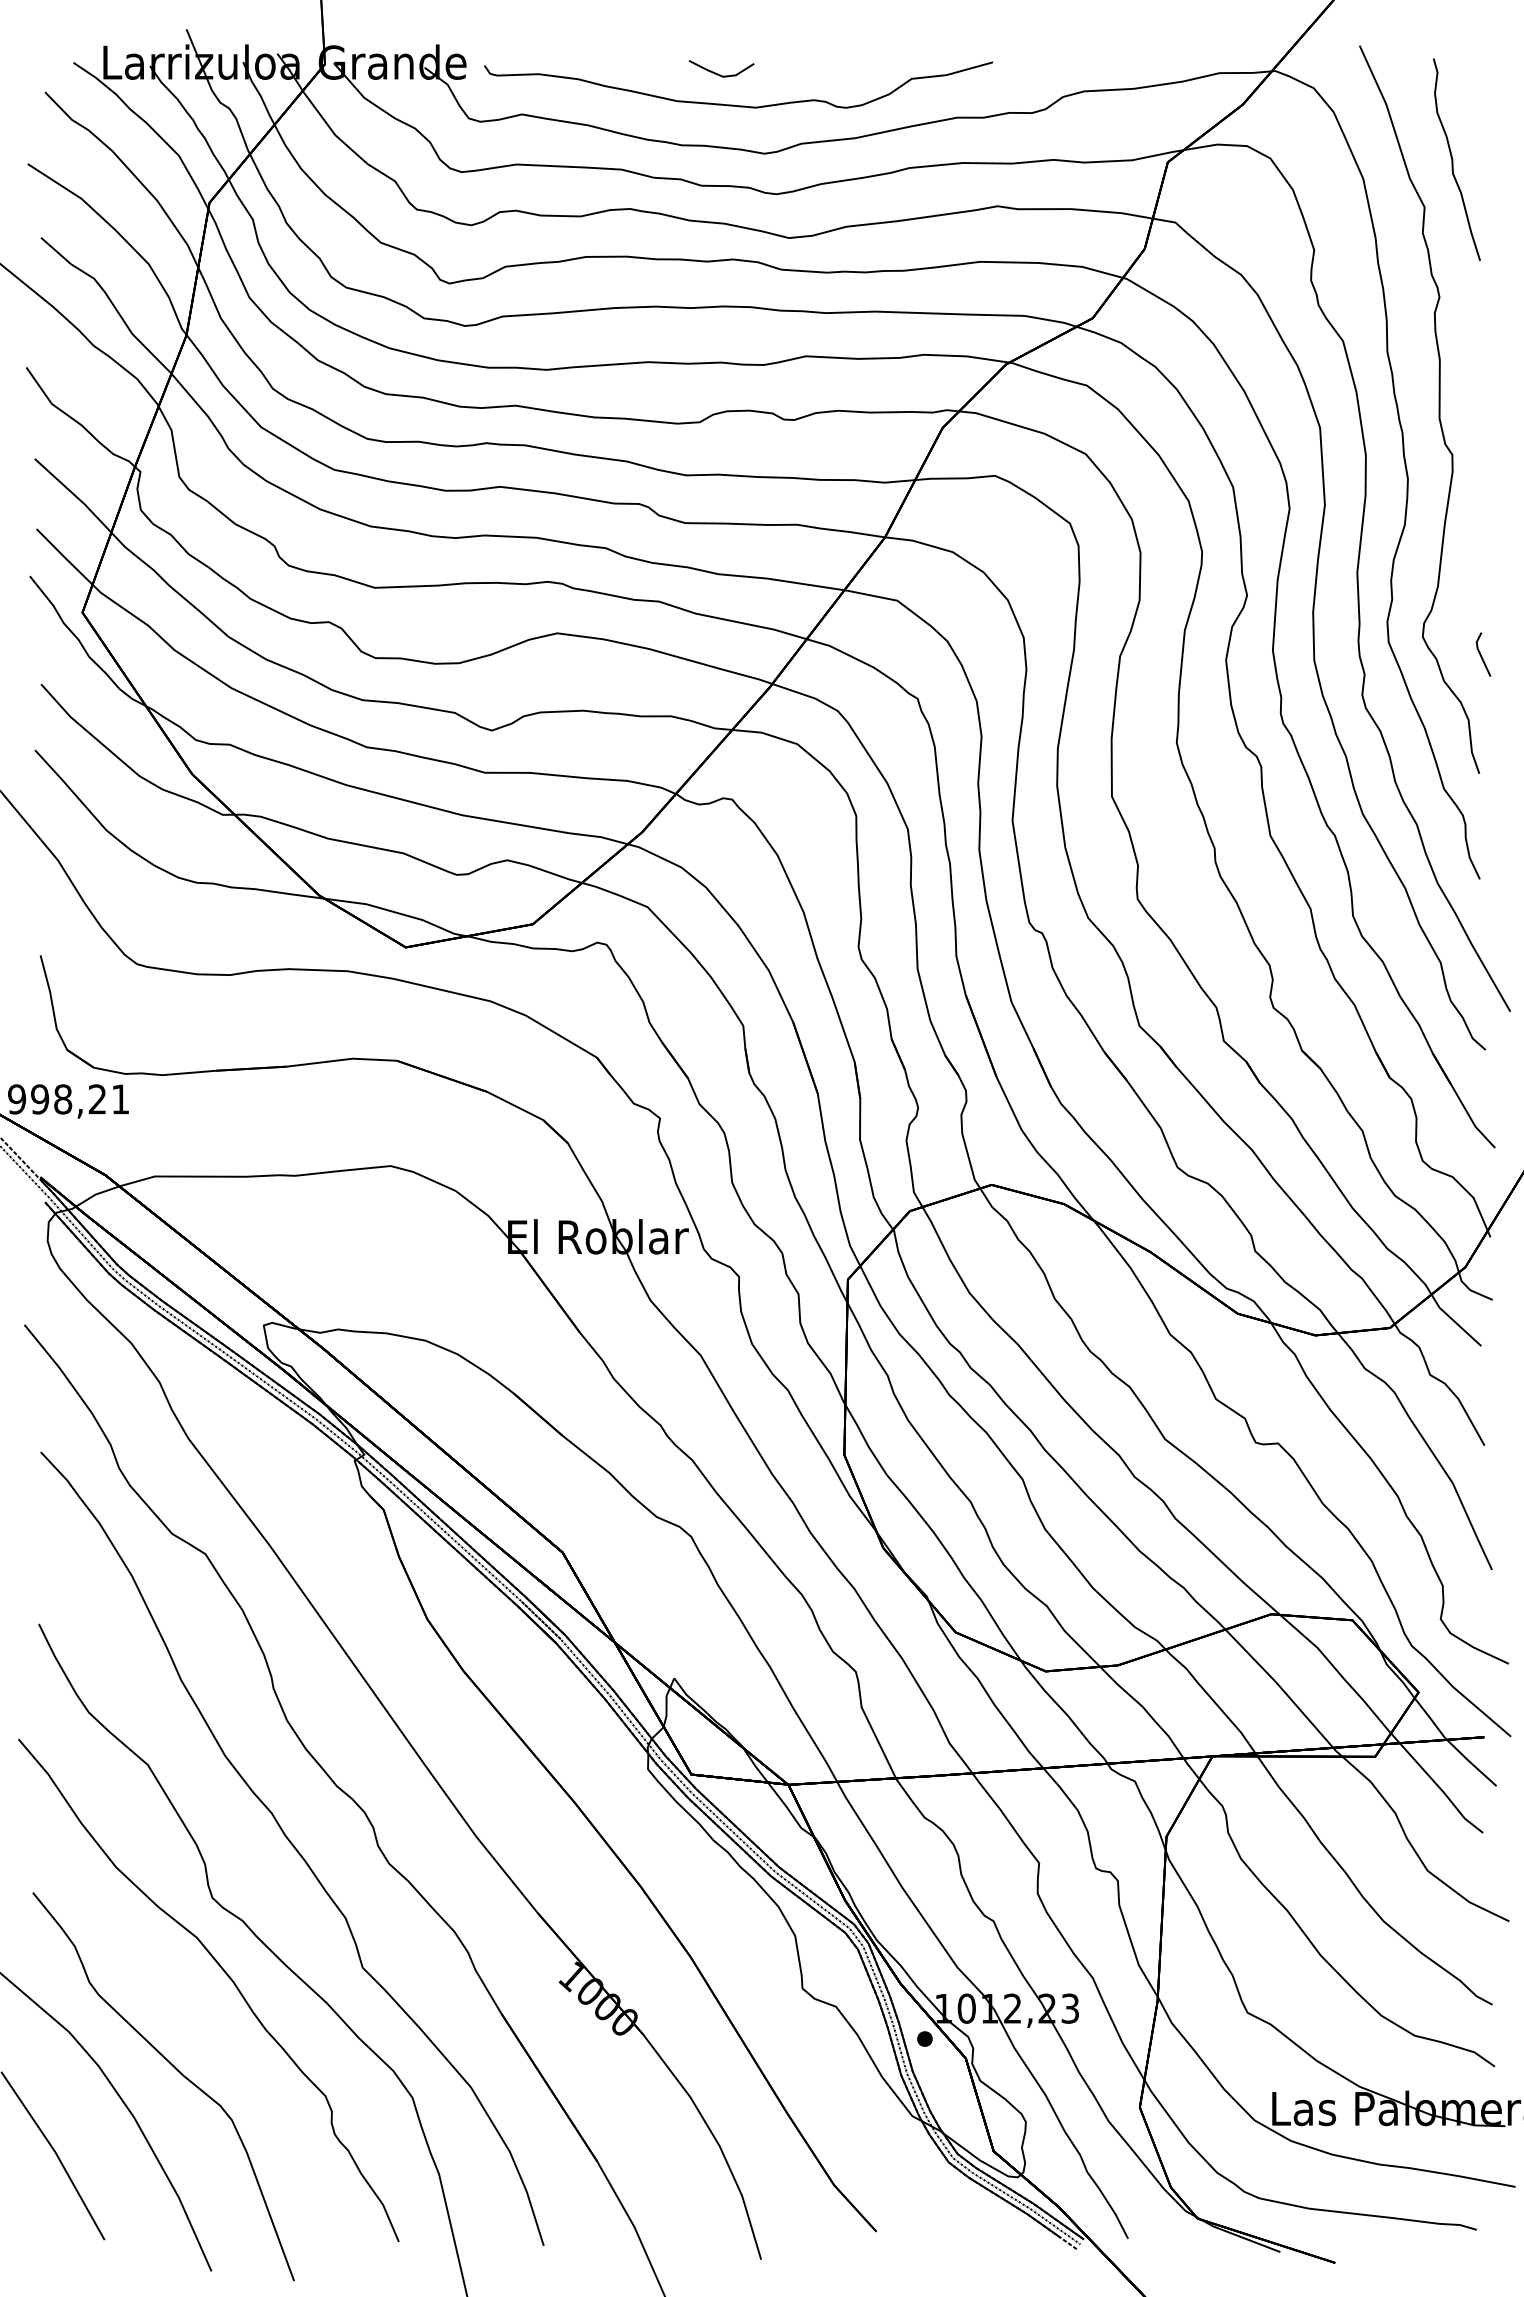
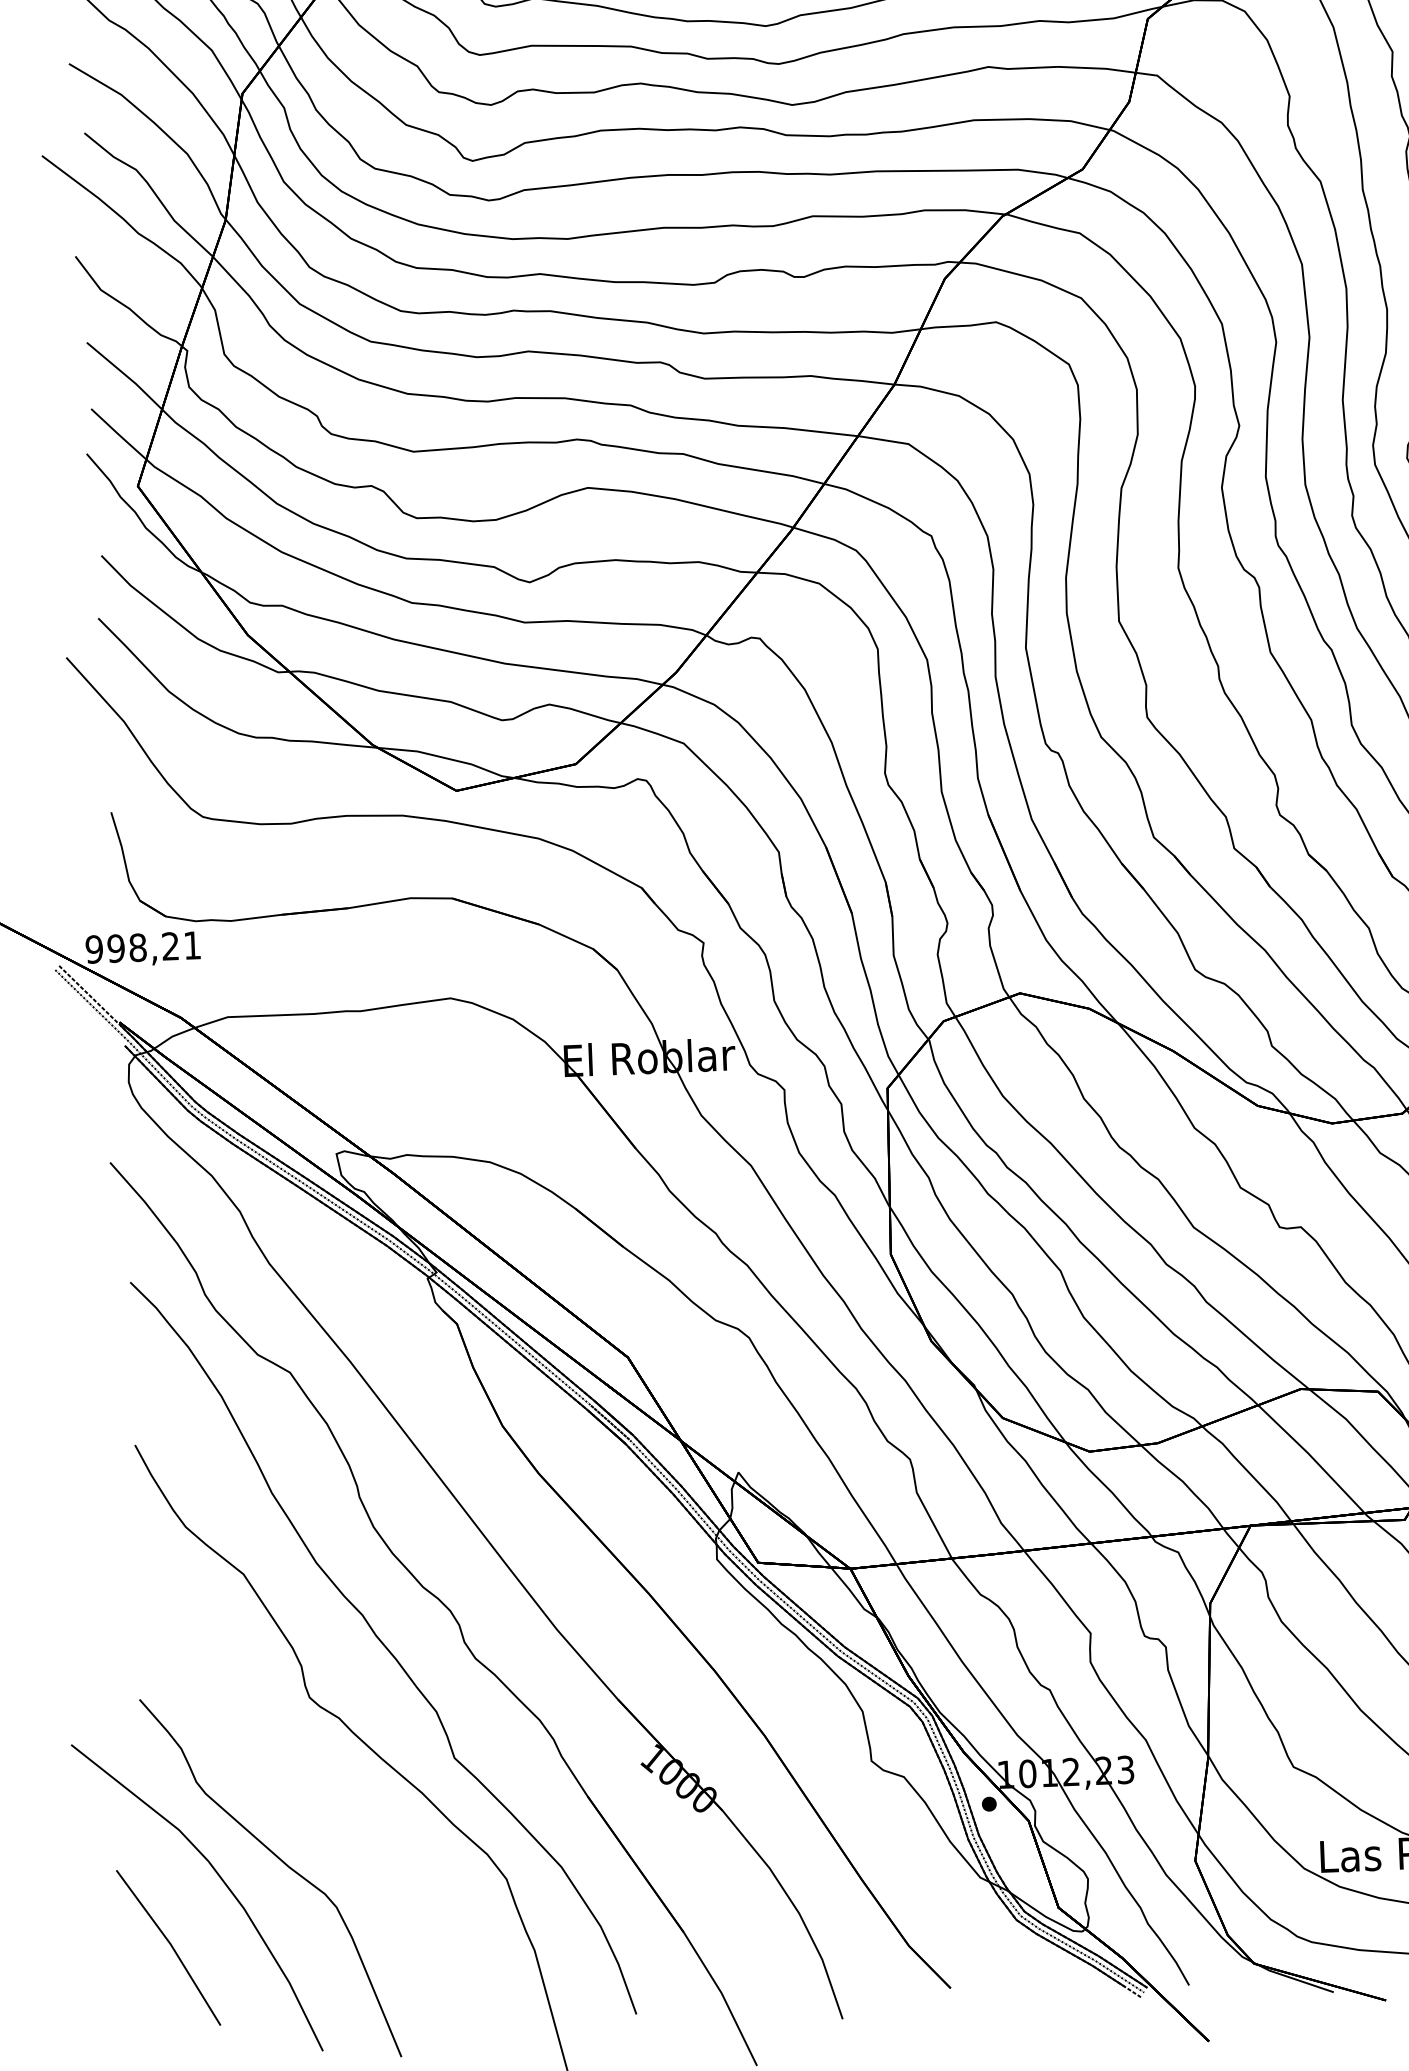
curve: (226, 1975) -> (325, 1770), removed

